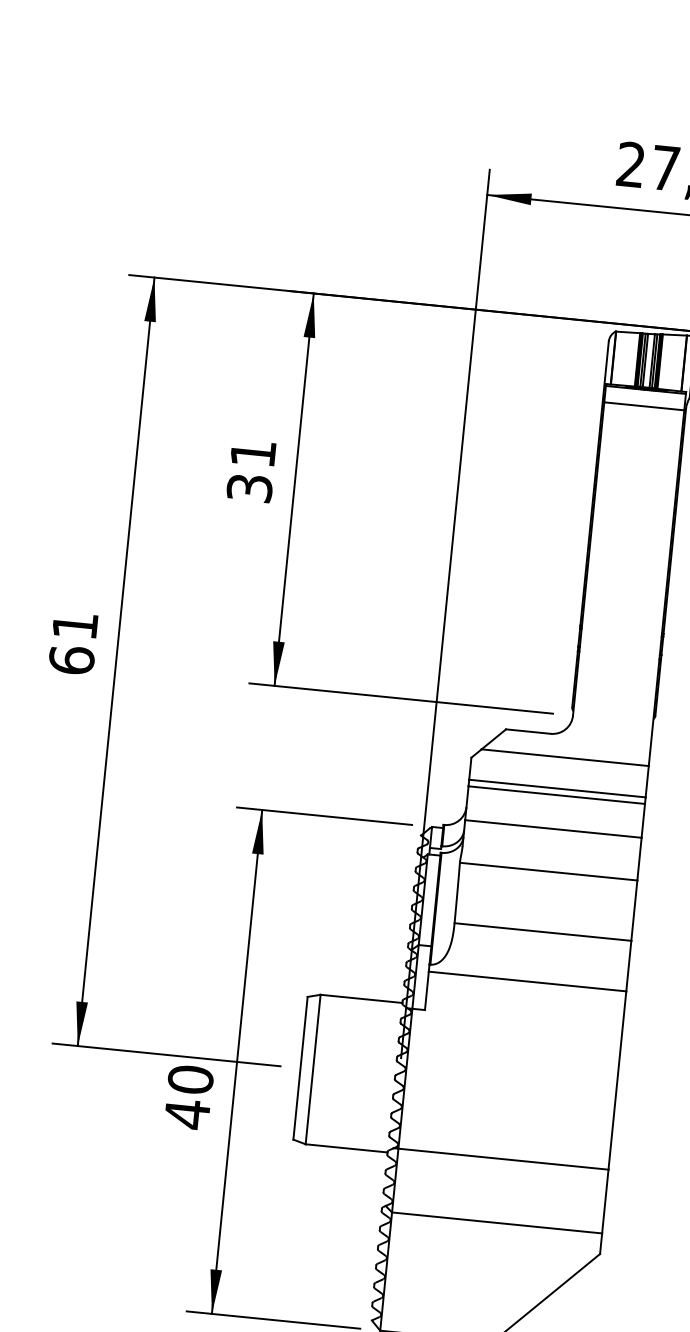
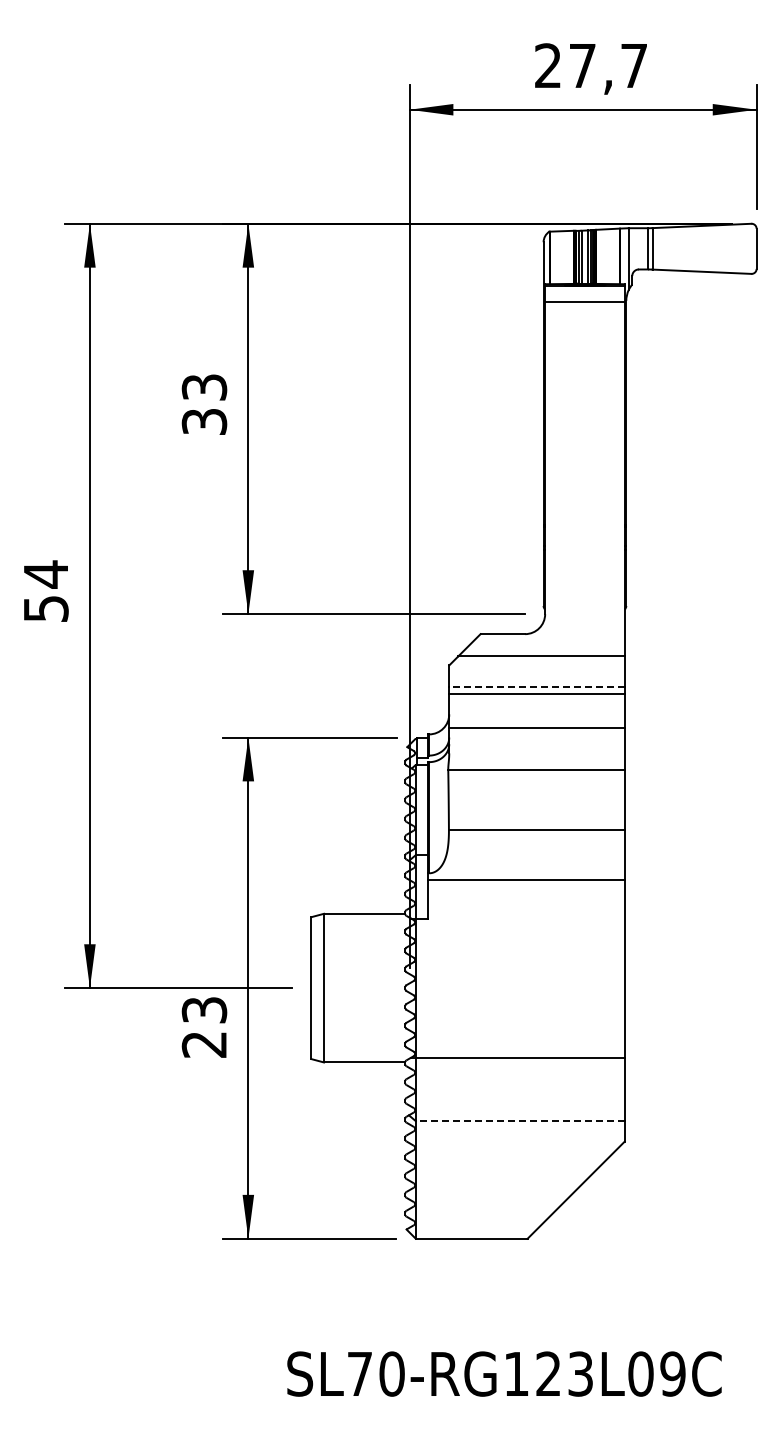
text: (253, 453) -> (204, 387), 31 -> 33
text: (72, 642) -> (45, 591), 61 -> 54
line: (556, 788) -> (536, 687), solid -> dashed
text: (189, 1097) -> (204, 1027), 40 -> 23
line: (496, 1223) -> (519, 1121), solid -> dashed

